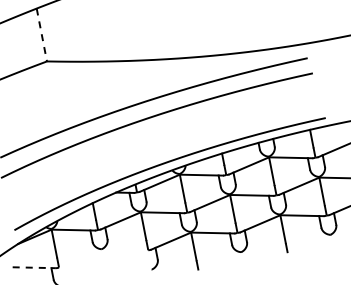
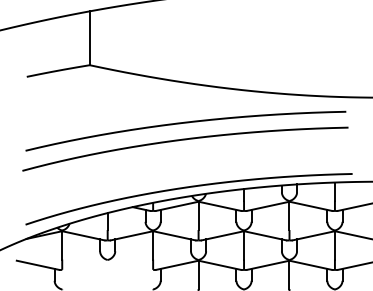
line: (41, 35) -> (89, 38), dashed -> solid
line: (33, 268) -> (37, 265), dashed -> solid

